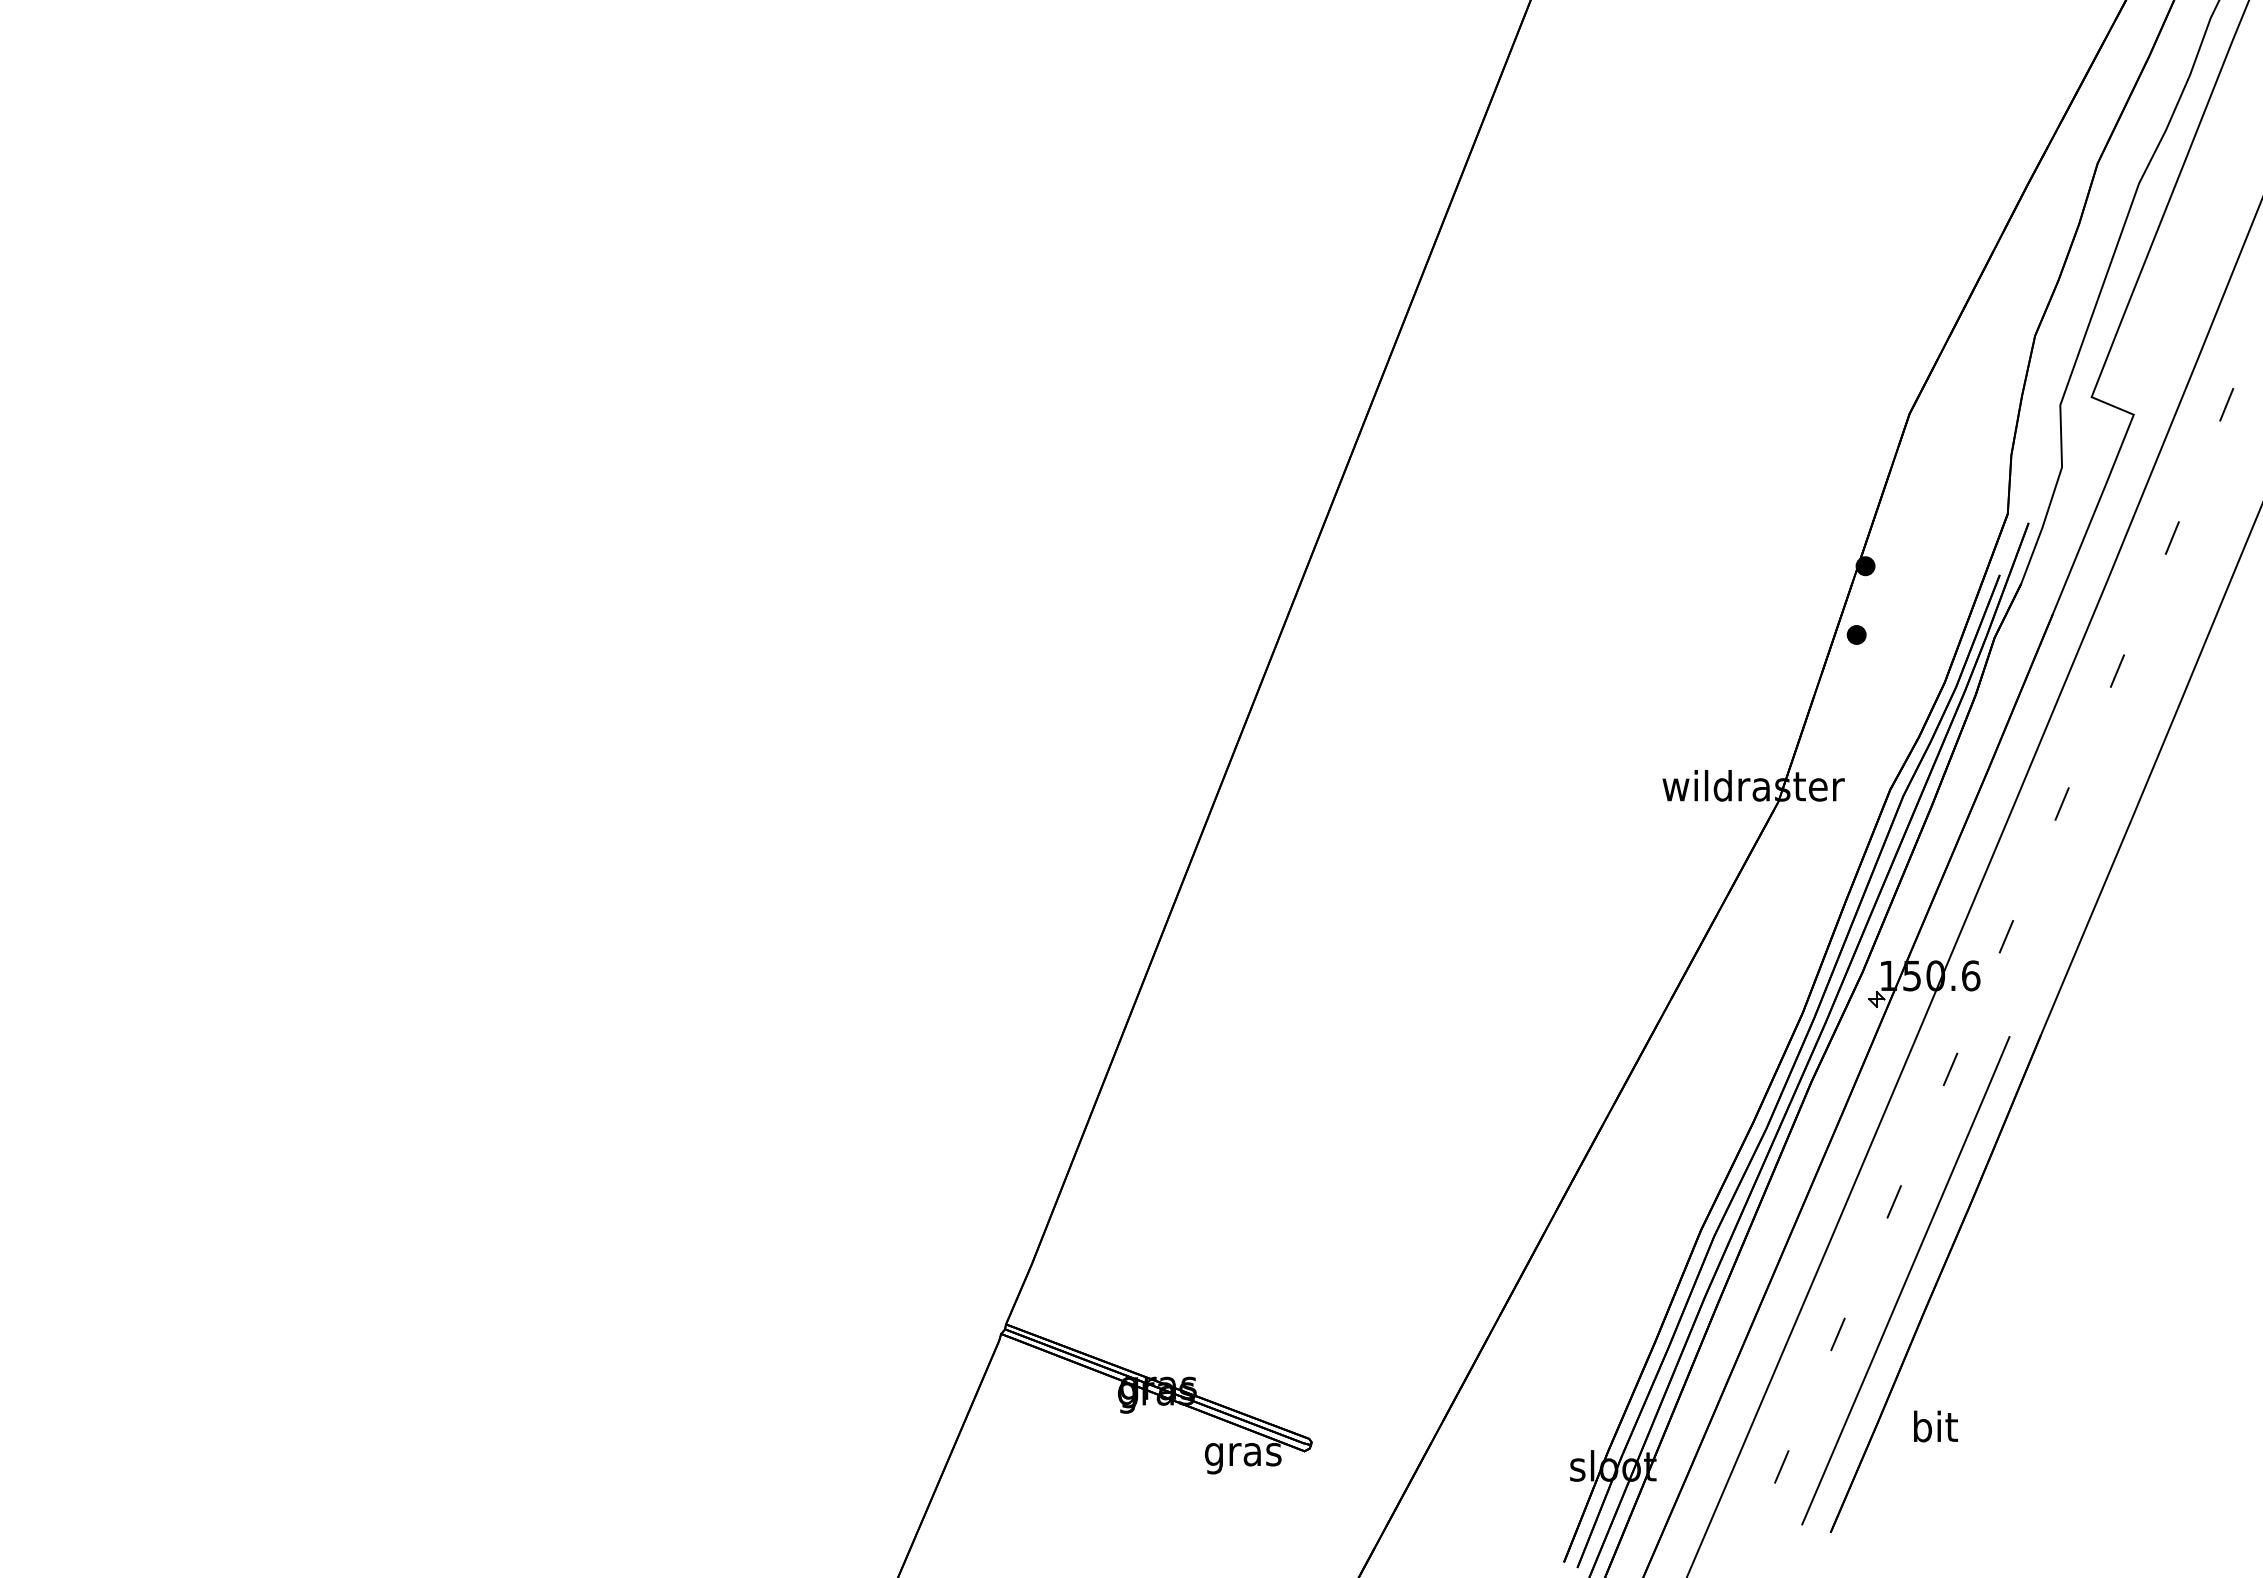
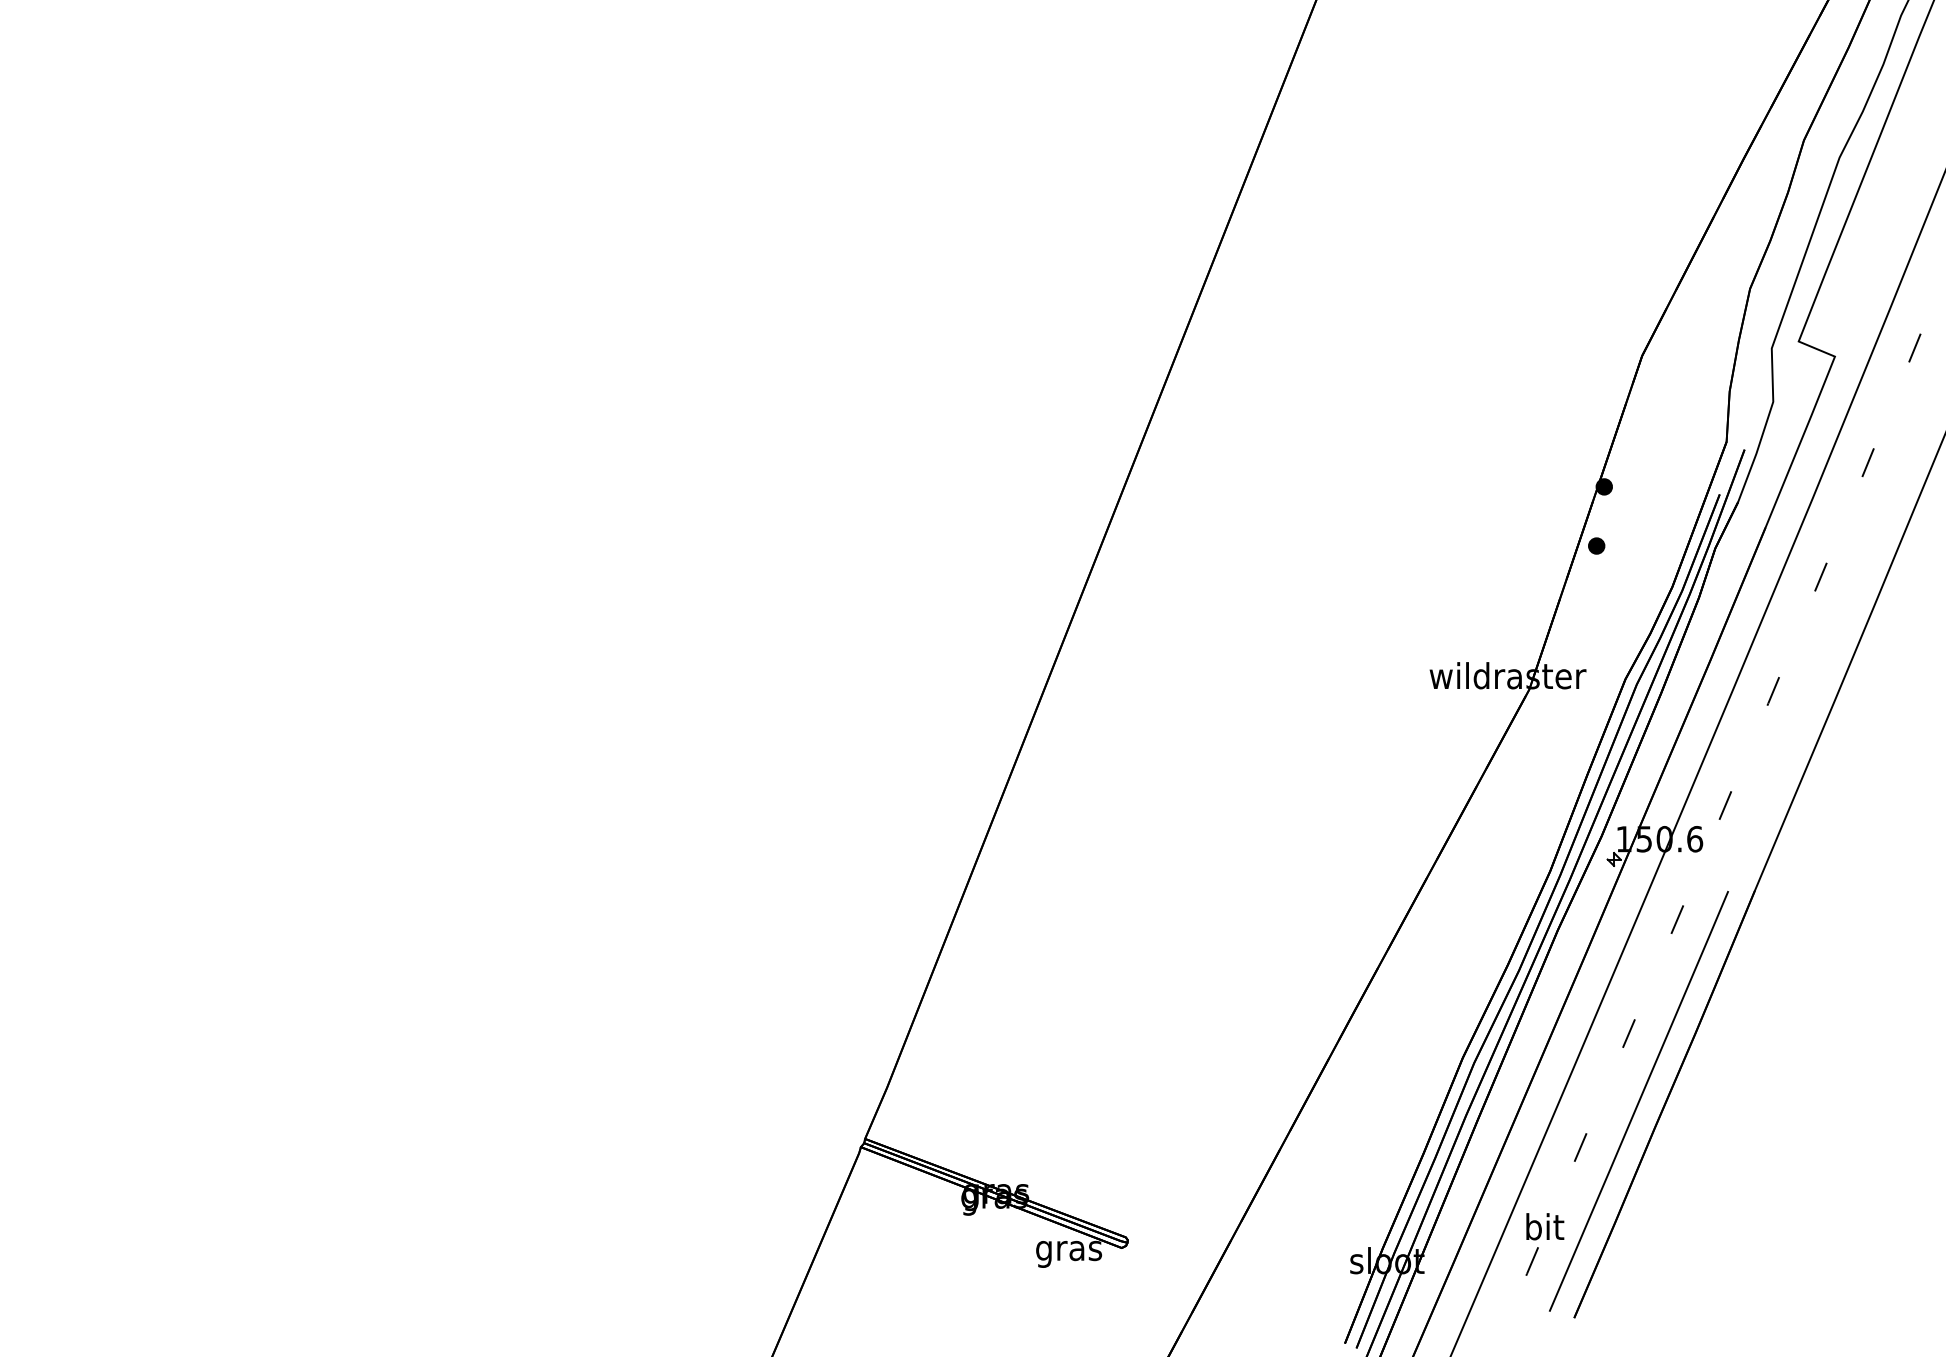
text: (1935, 1426) -> (1544, 1226), moved

